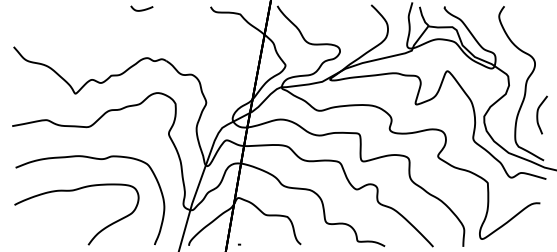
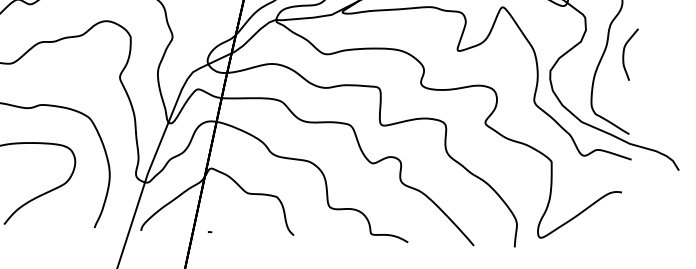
curve: (538, 114) -> (625, 53), moved

